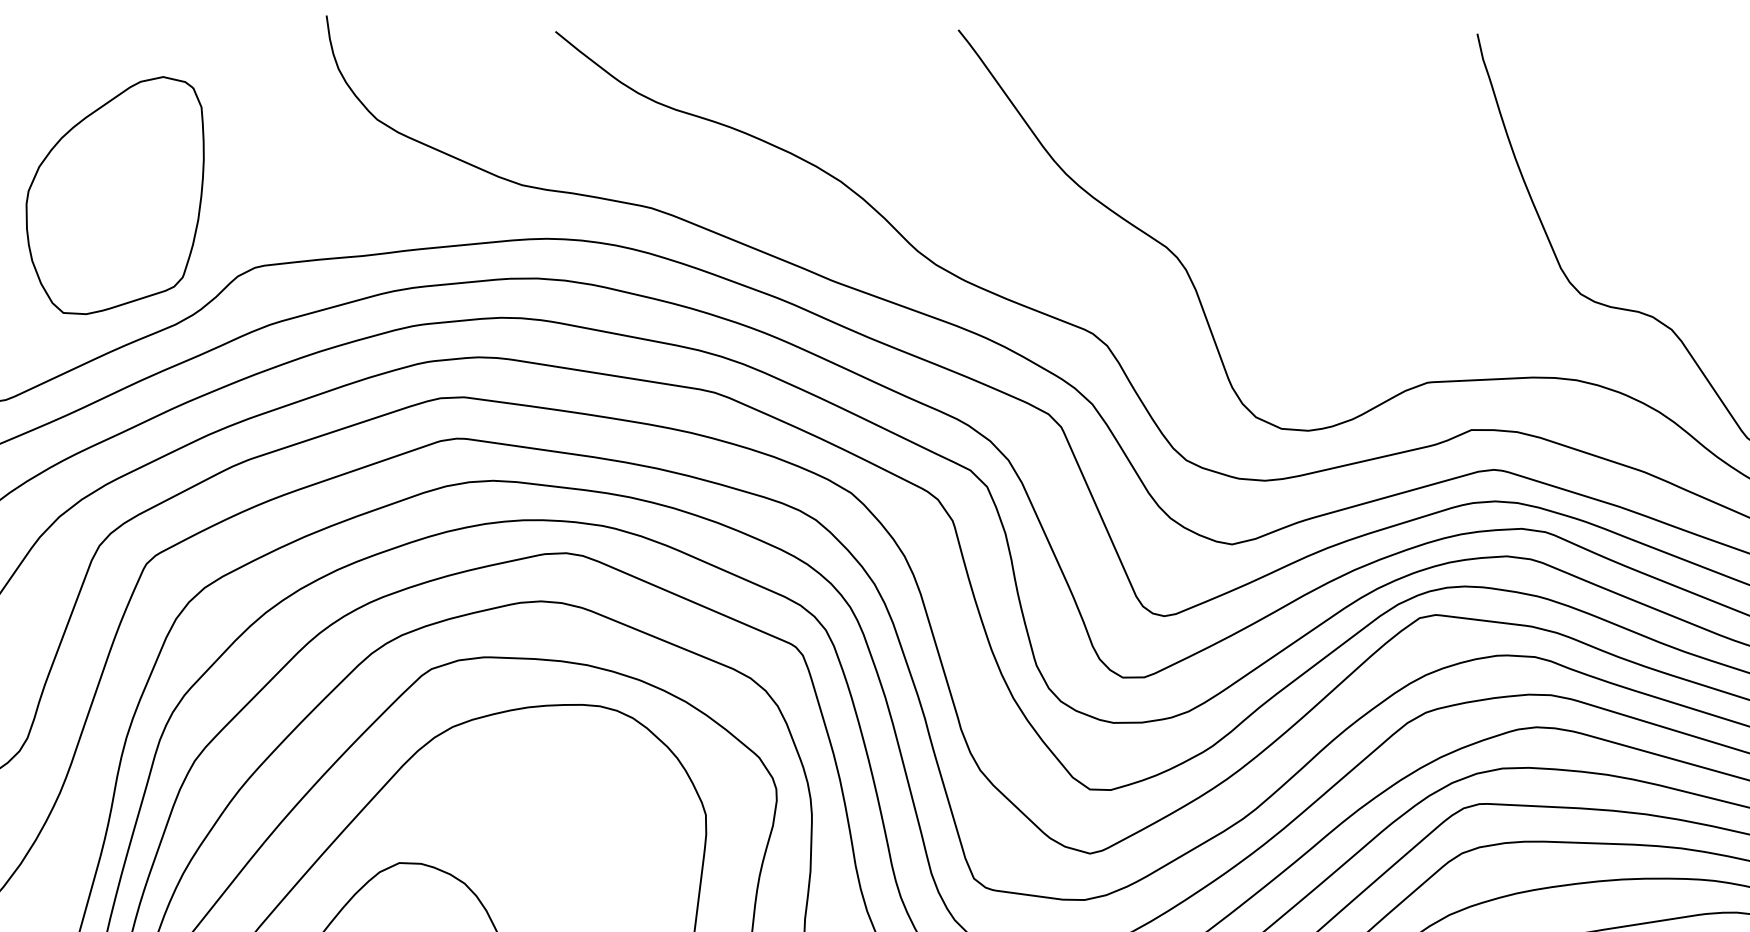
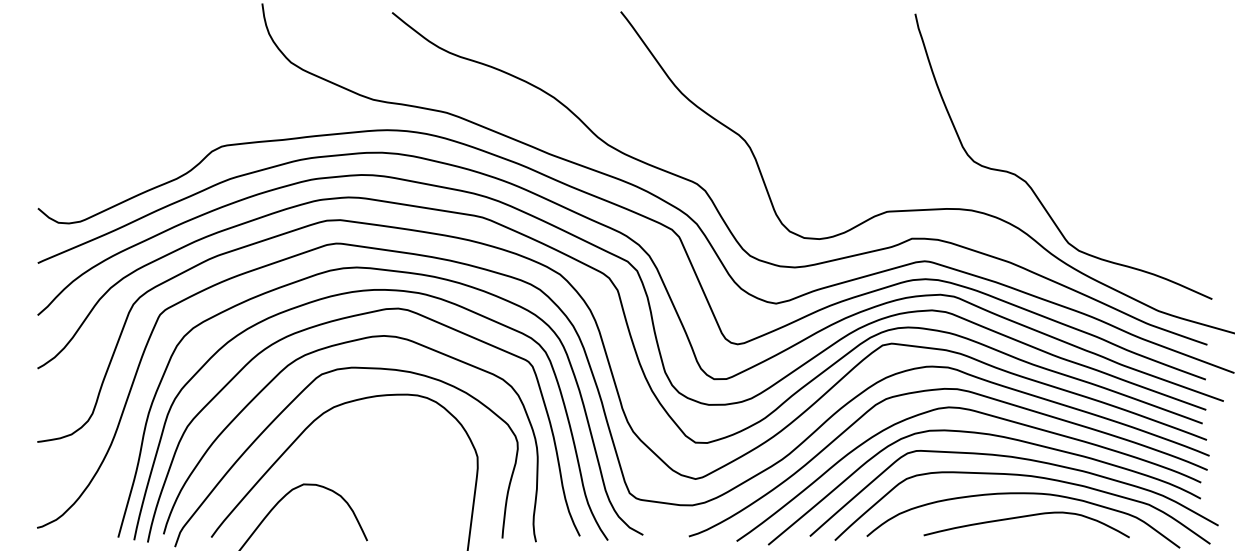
part: (115, 195) -> (142, 105), removed

